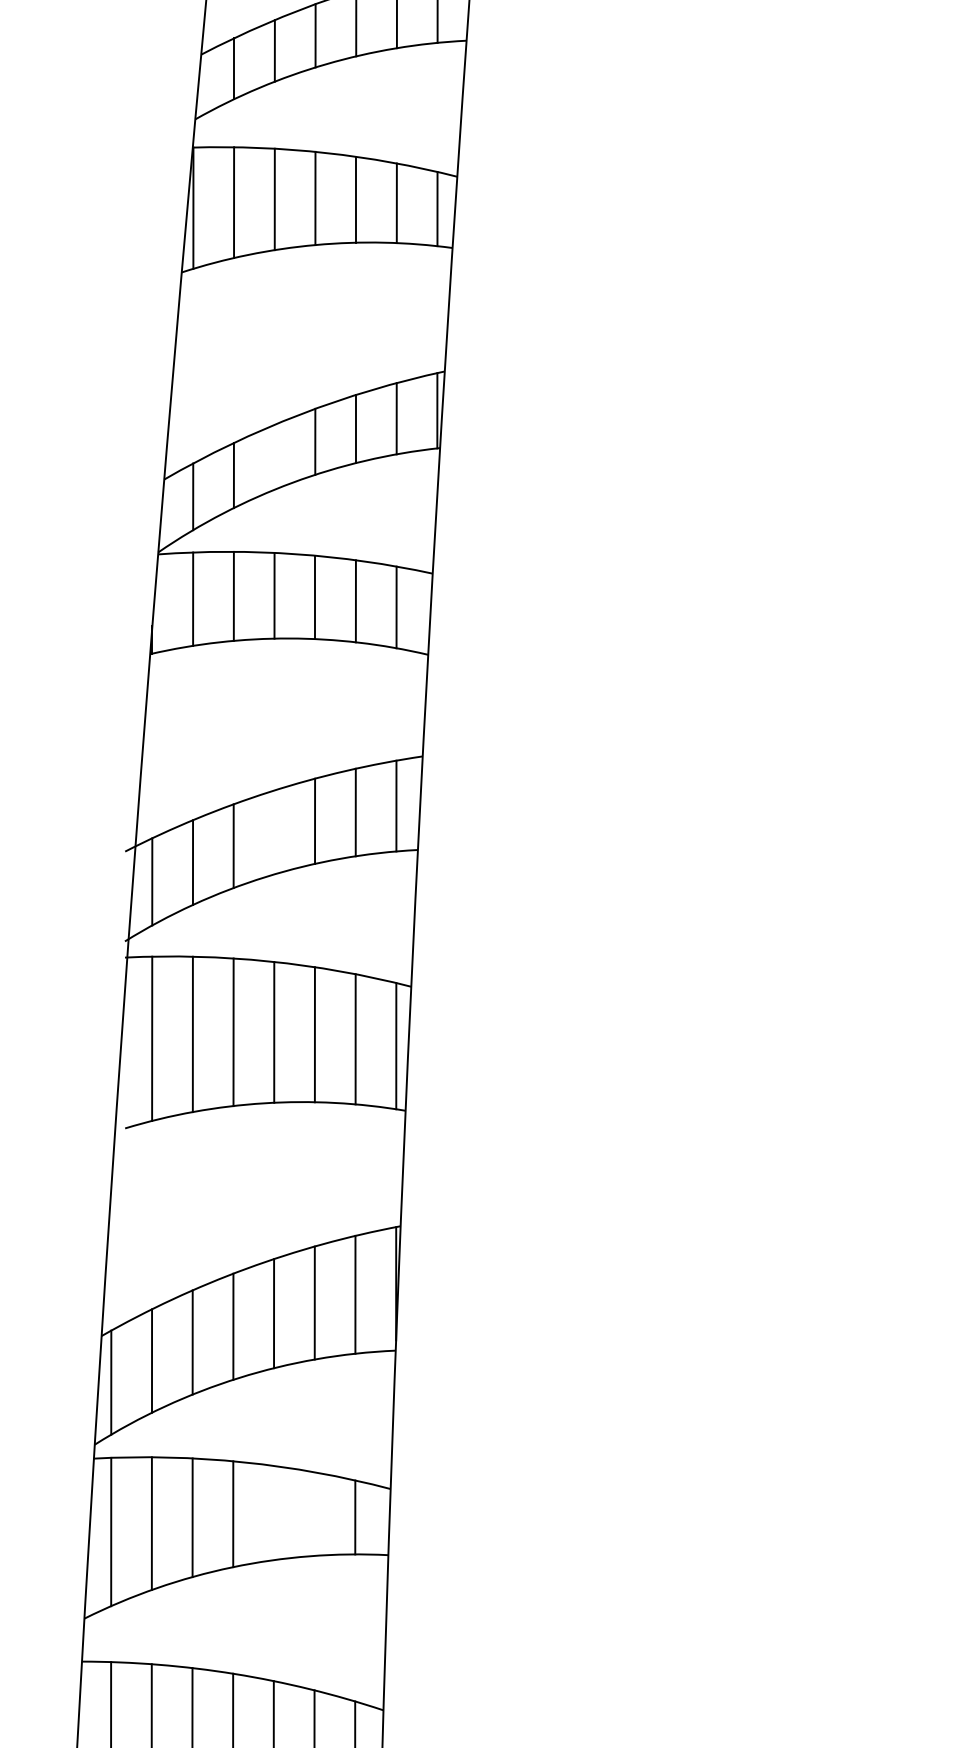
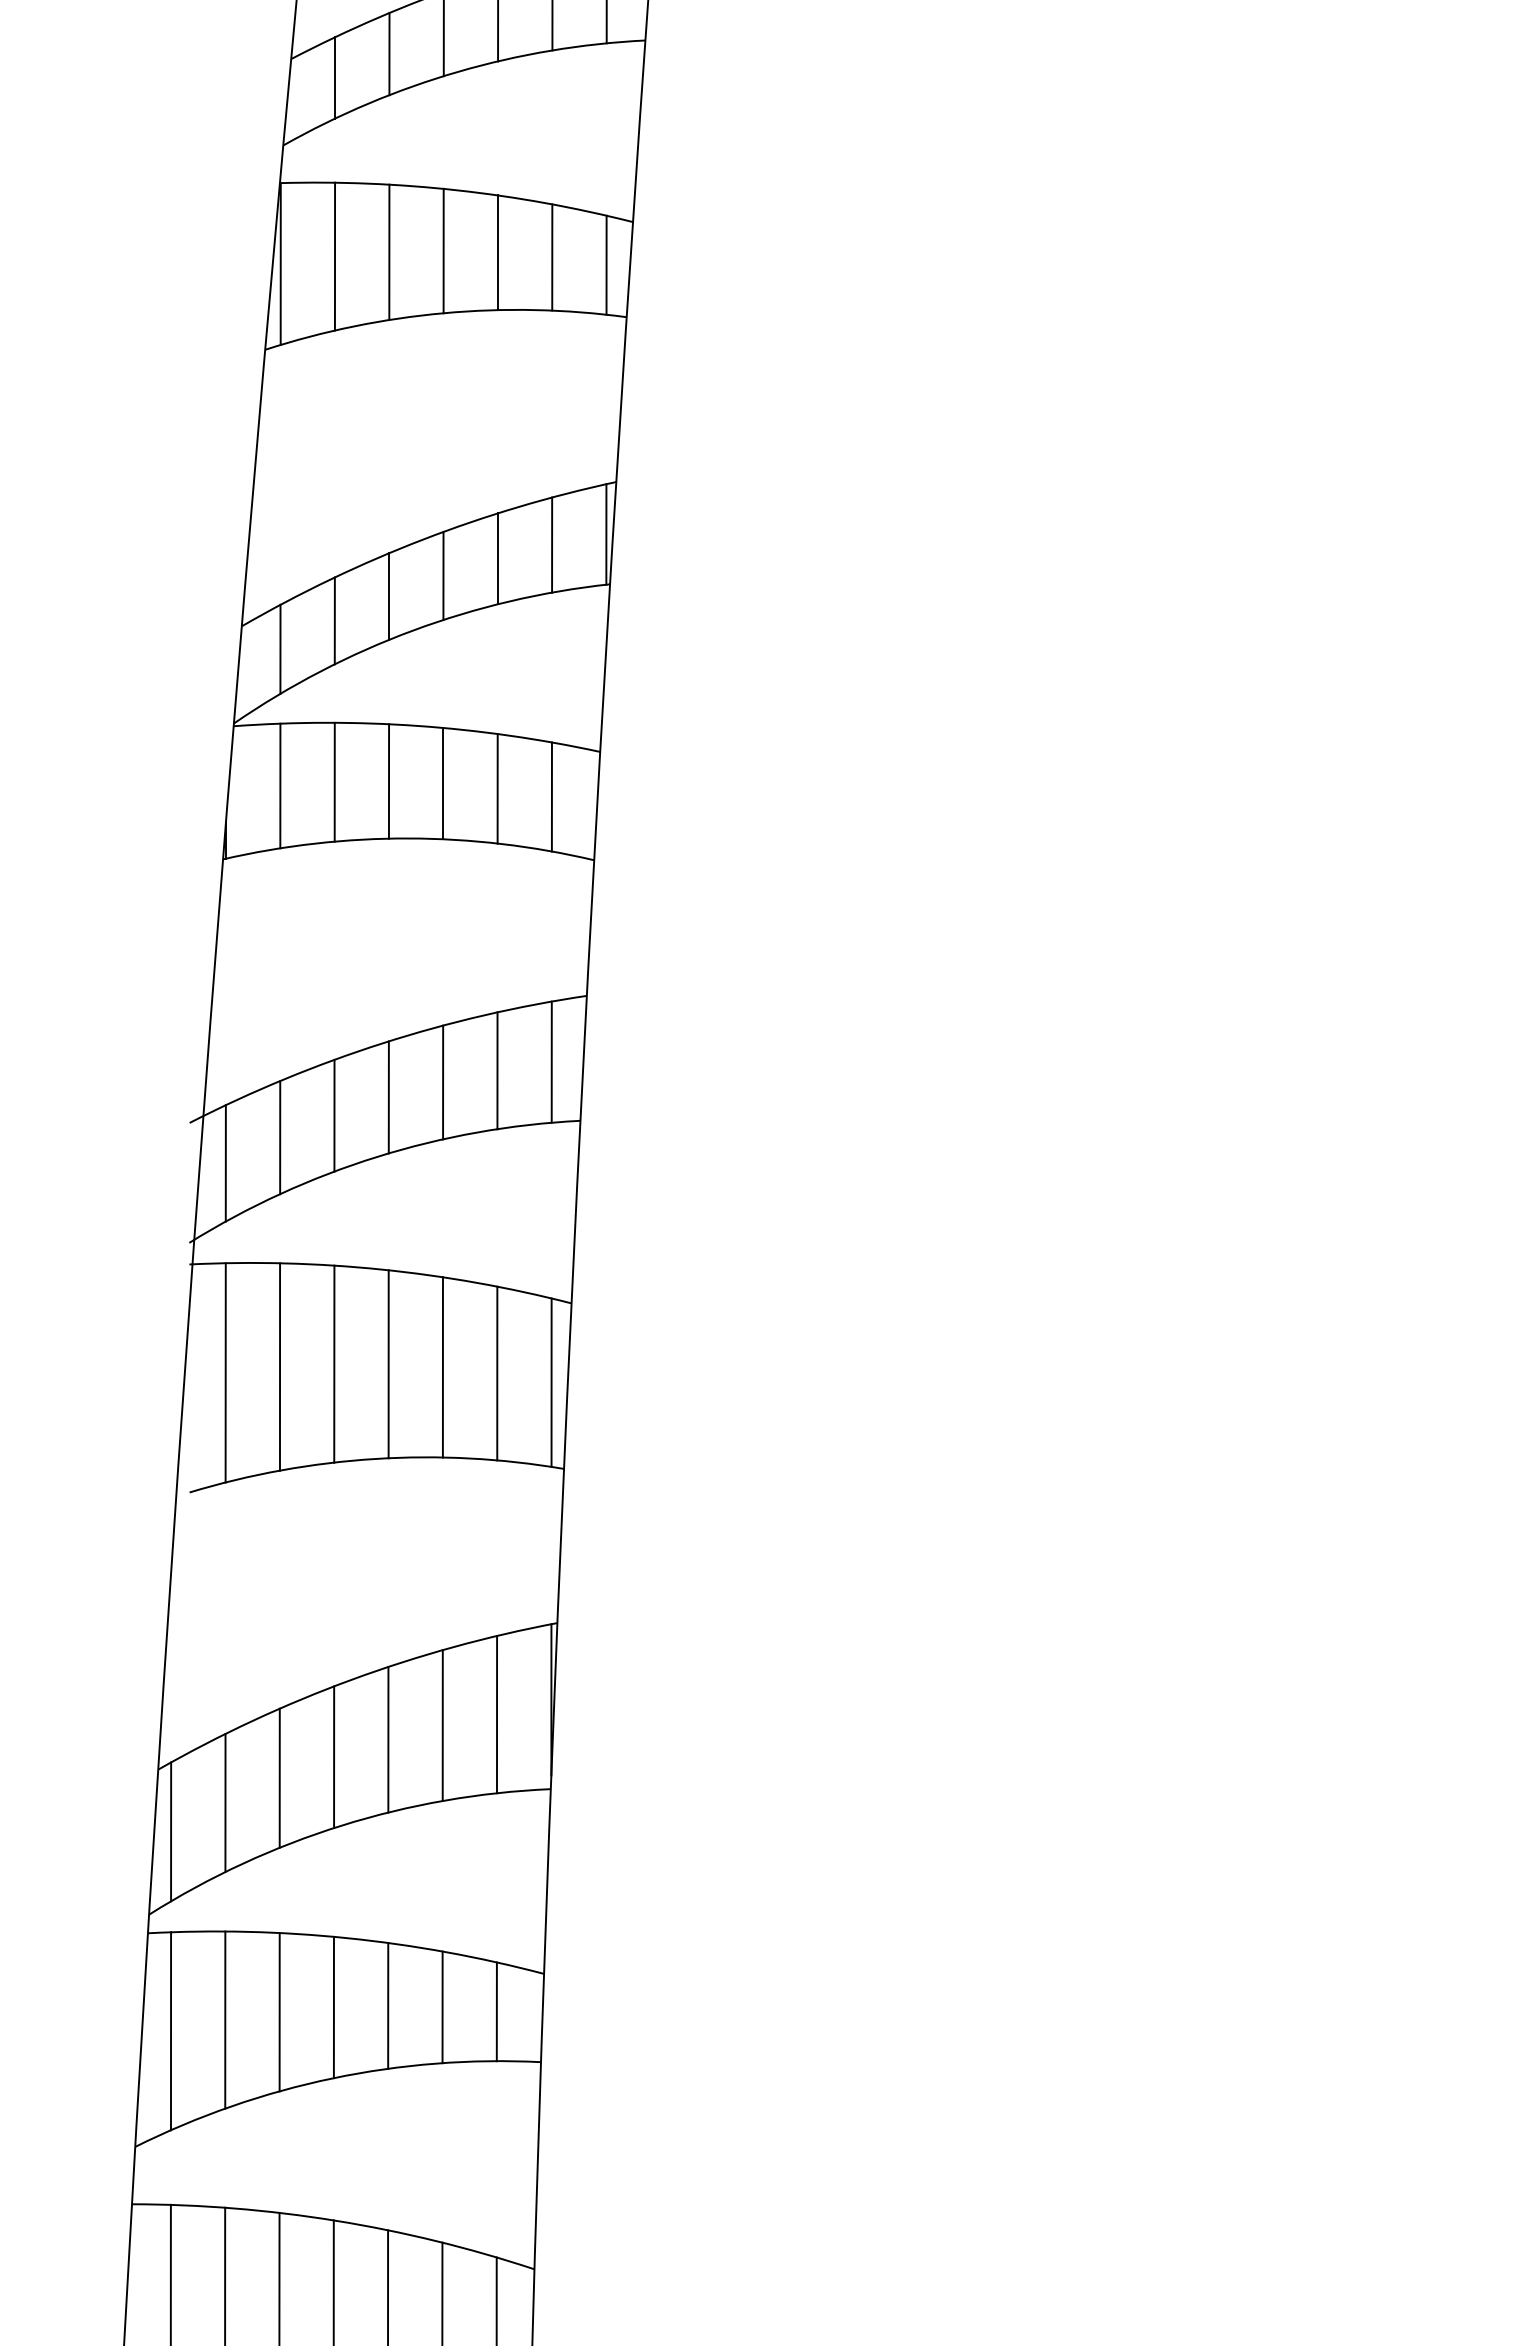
line: (274, 457) -> (389, 596), added
line: (274, 832) -> (388, 1097), added
line: (274, 1512) -> (388, 2005), added
line: (314, 1514) -> (442, 2007), added

